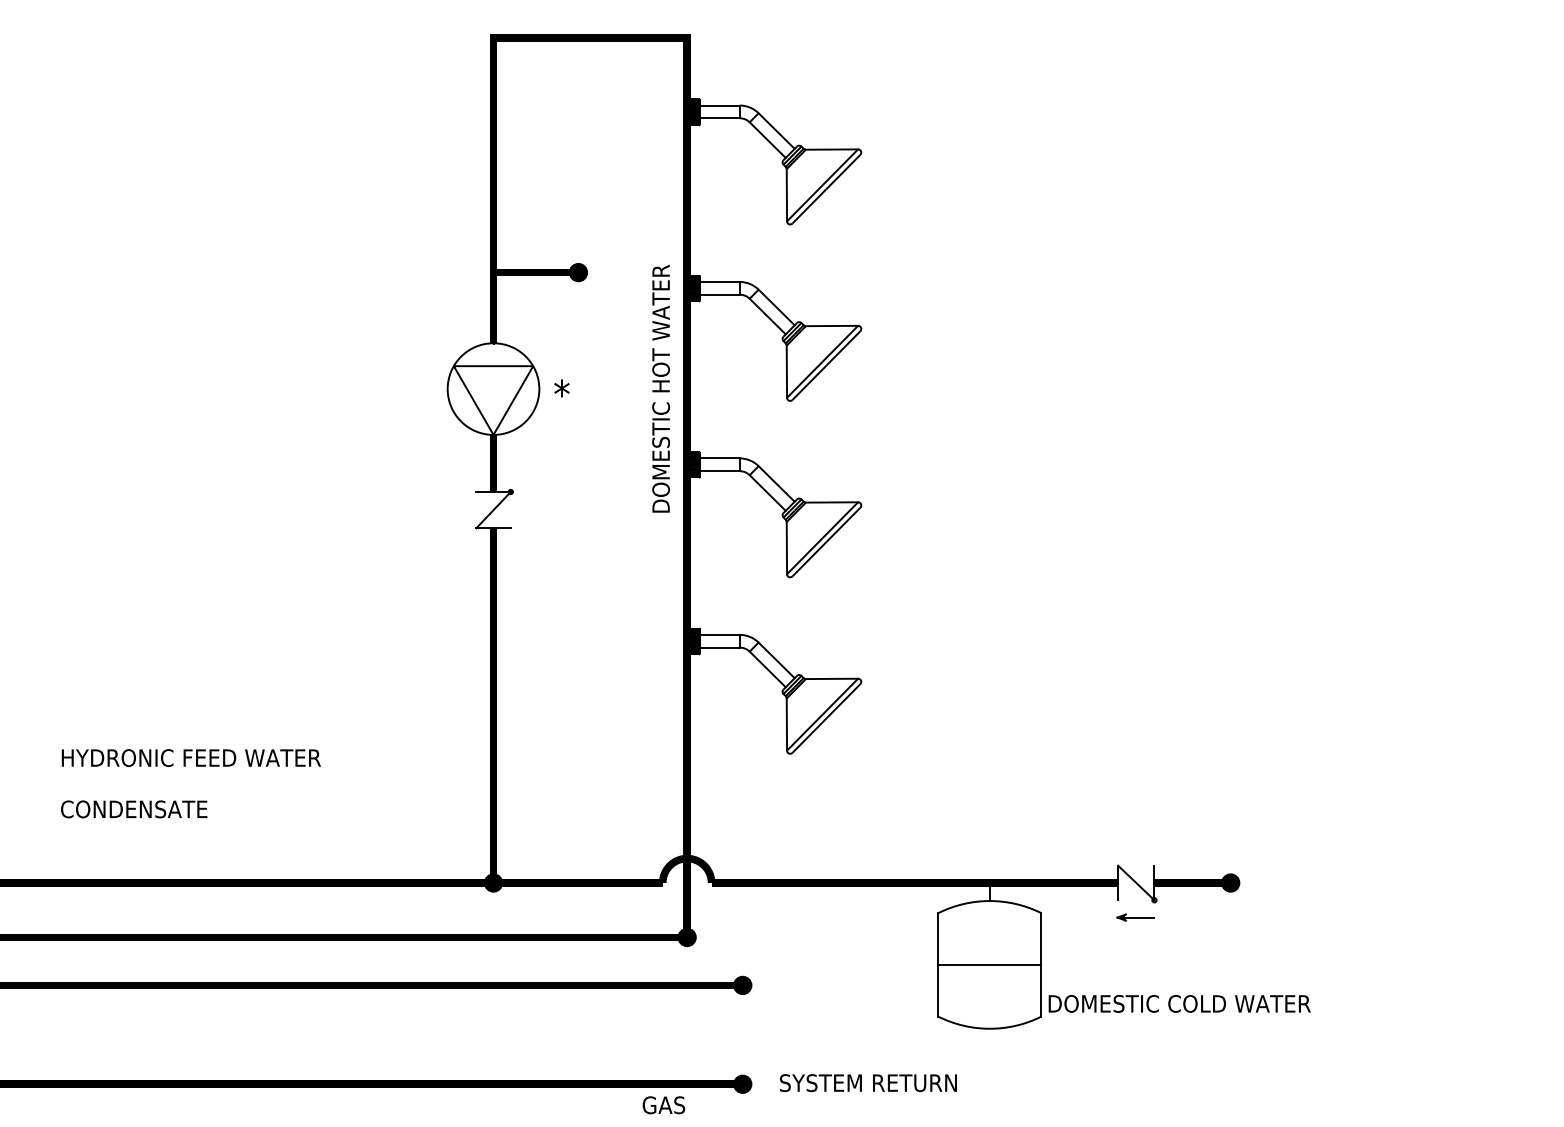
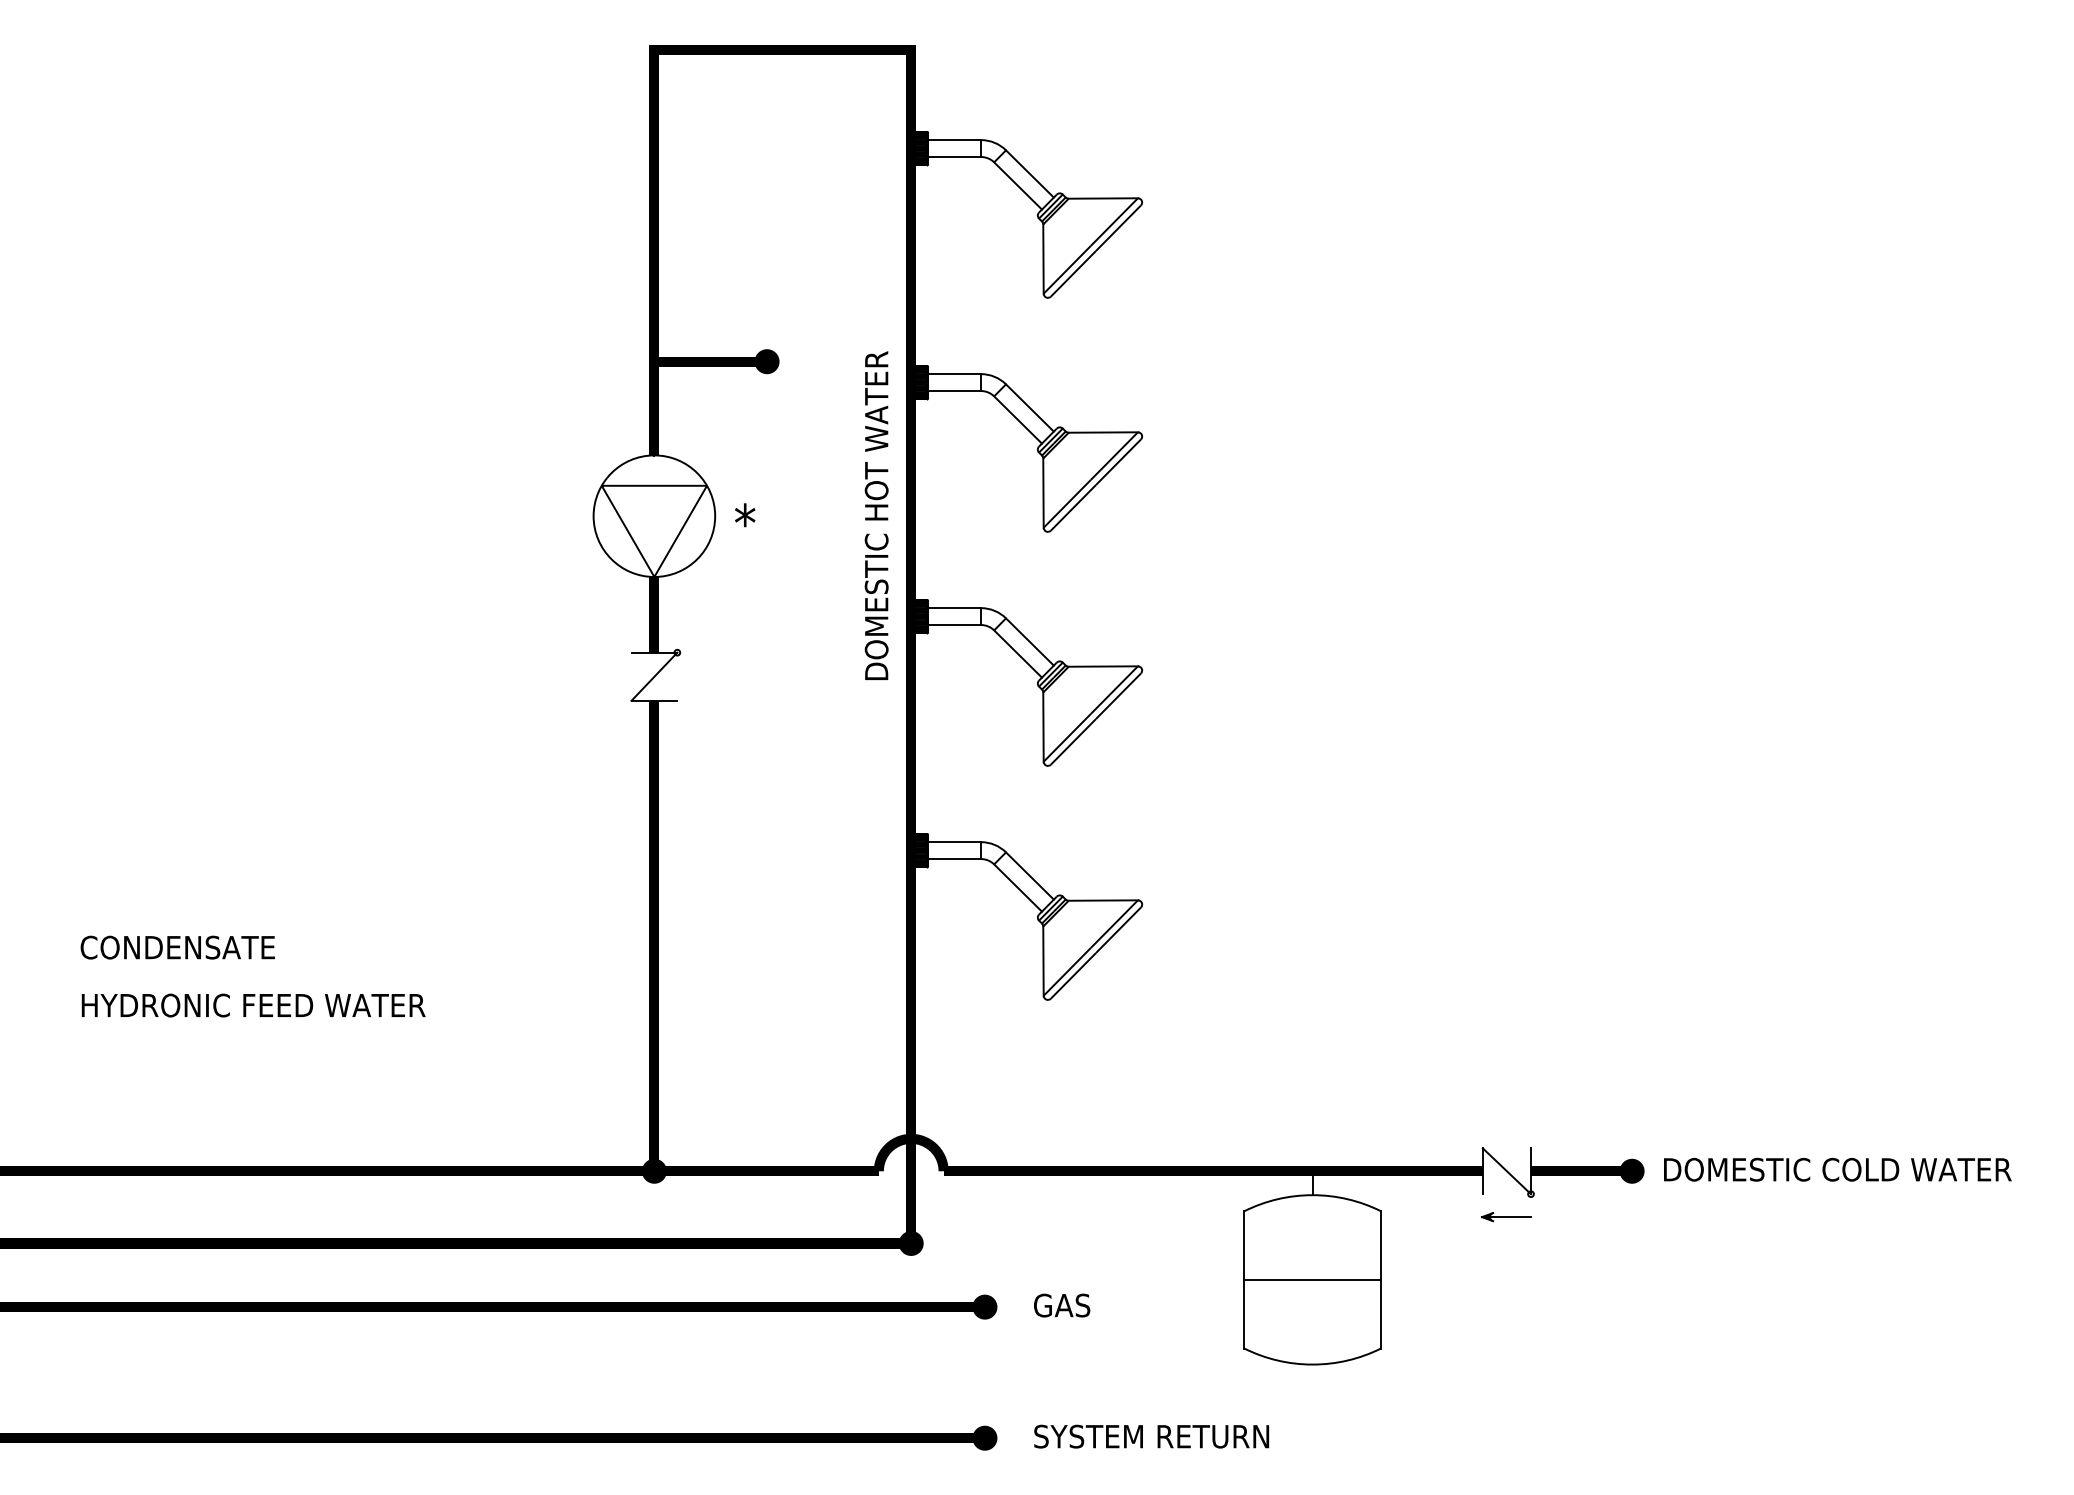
text: (134, 809) -> (178, 947), moved
text: (1179, 1003) -> (1837, 1169), moved
text: (663, 1105) -> (1061, 1305), moved

